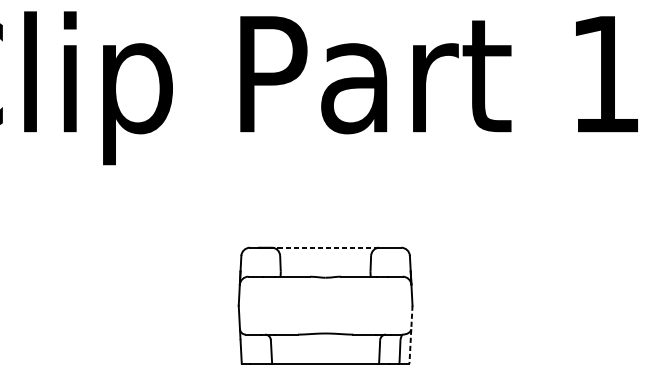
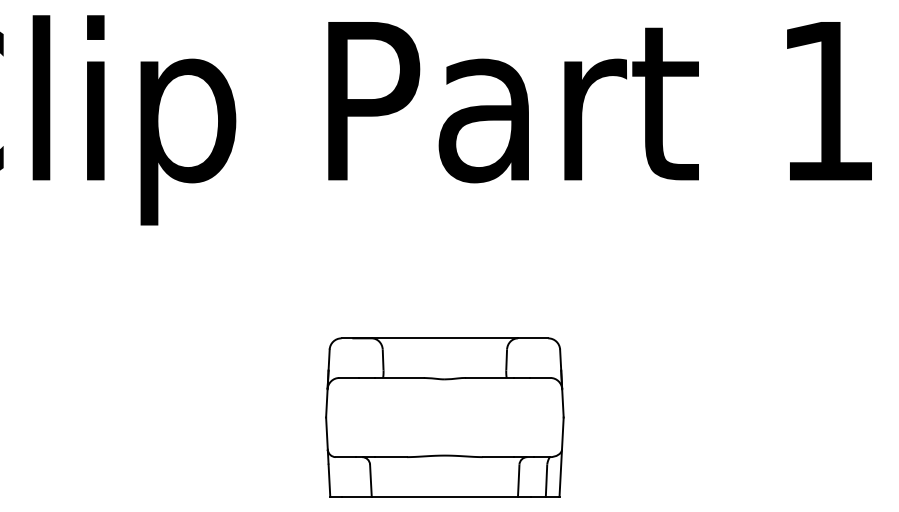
line: (325, 247) -> (444, 338), dashed -> solid
line: (410, 334) -> (561, 457), dashed -> solid

